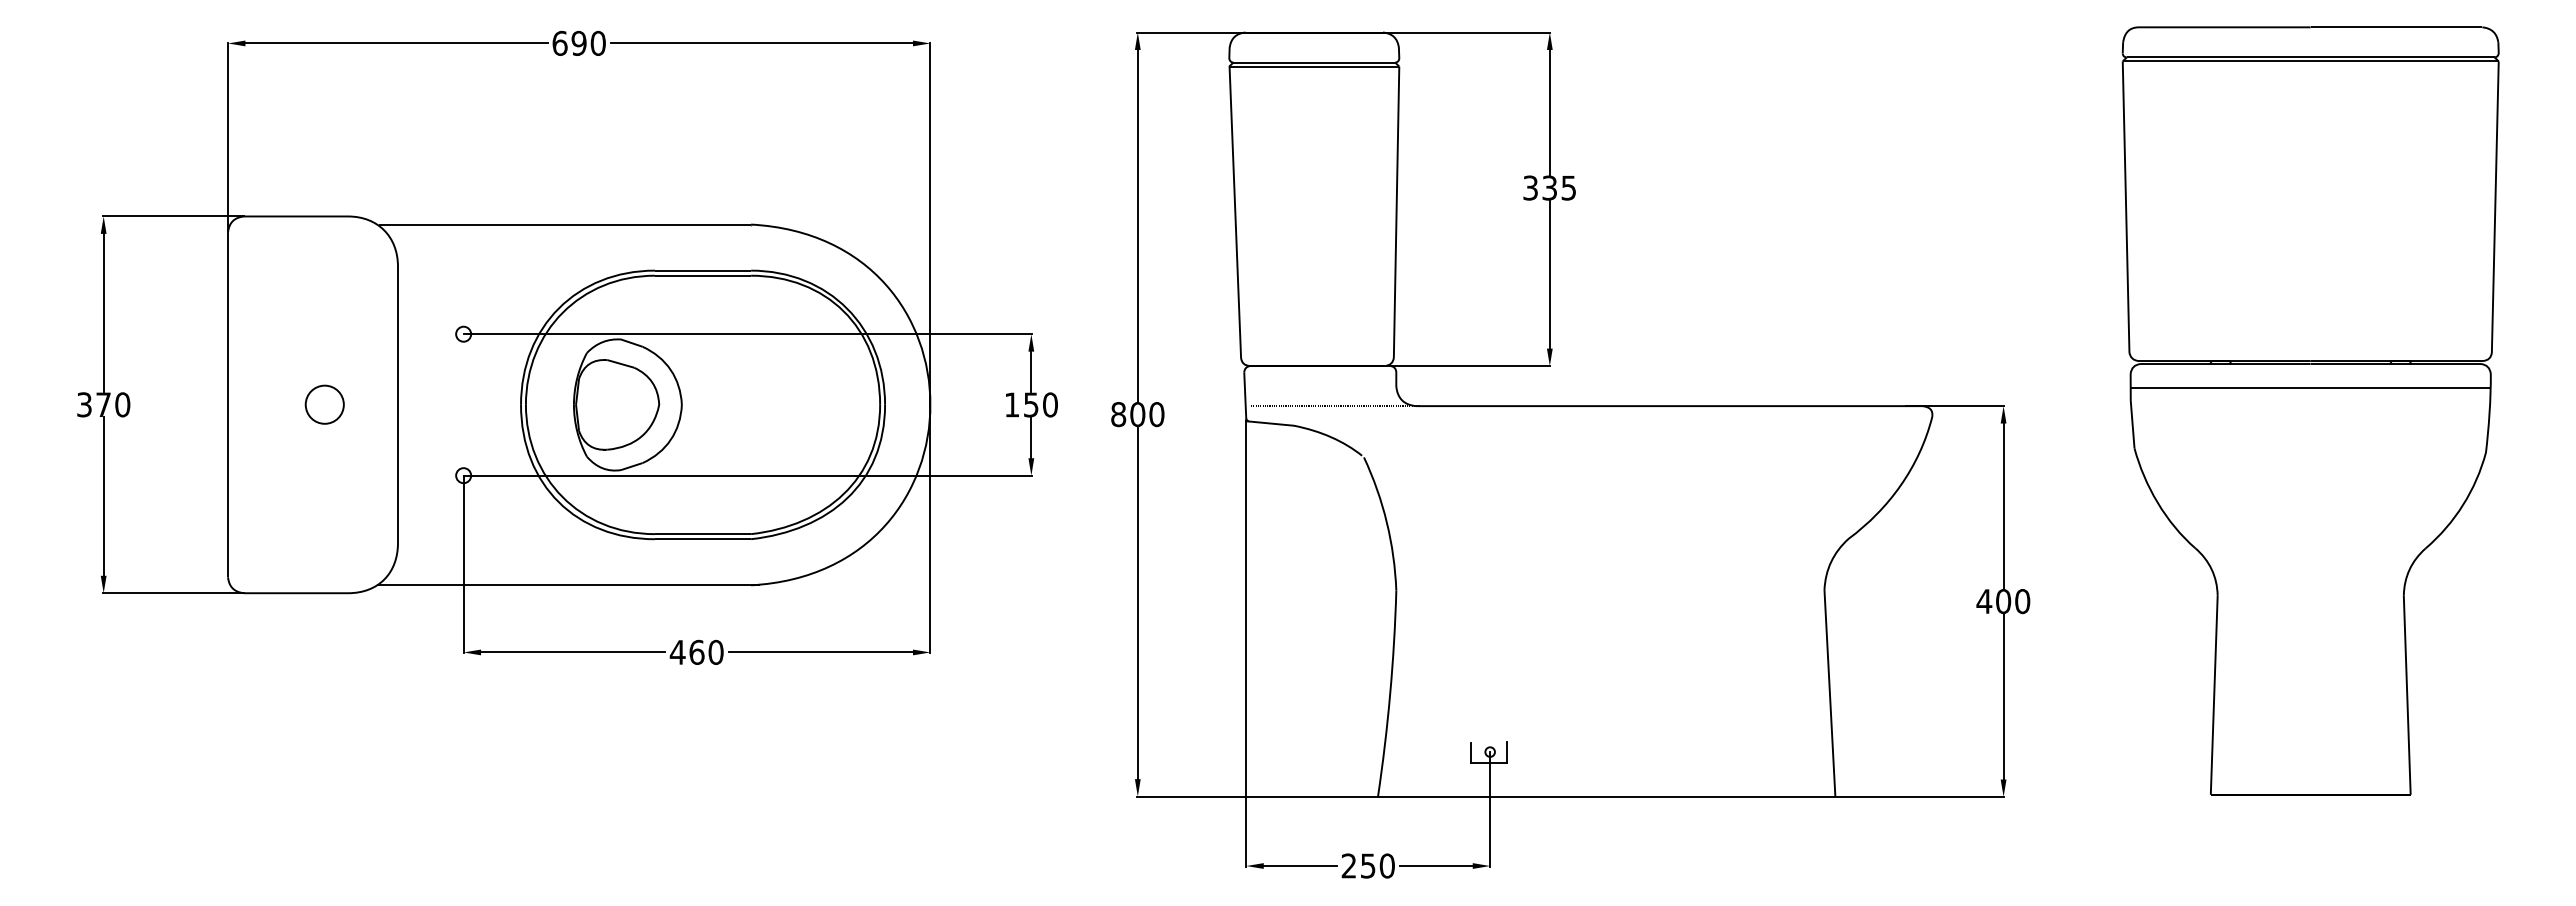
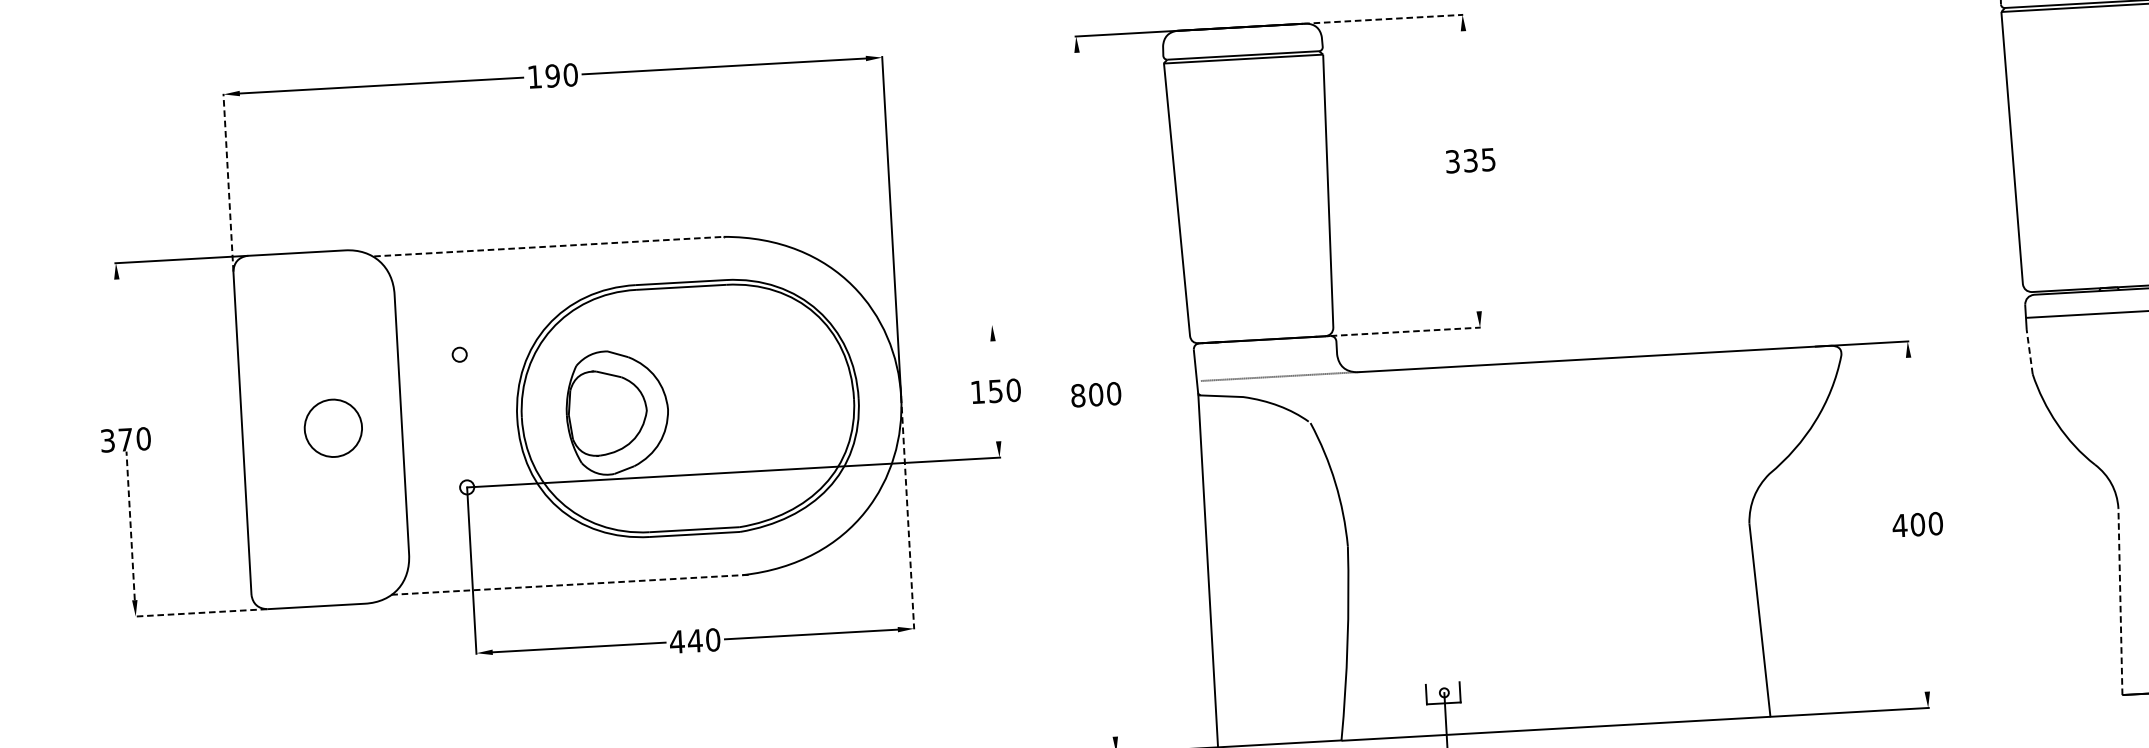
line: (1465, 32) -> (1383, 19), solid -> dashed
text: (559, 42) -> (534, 76), 690 -> 190
line: (1549, 112) -> (1466, 89), removed
line: (228, 137) -> (228, 182), solid -> dashed
line: (565, 224) -> (549, 246), solid -> dashed
line: (1137, 225) -> (1085, 217), removed
line: (1549, 274) -> (1474, 241), removed
line: (103, 312) -> (120, 353), removed
line: (747, 334) -> (725, 340), removed
line: (1470, 366) -> (1405, 332), solid -> dashed
line: (1031, 371) -> (994, 359), removed
part: (324, 404) -> (332, 427), size x1.6
line: (2132, 424) -> (2029, 351), solid -> dashed
line: (1031, 437) -> (997, 421), removed
line: (103, 496) -> (130, 525), solid -> dashed
line: (2003, 506) -> (1912, 435), removed
line: (930, 529) -> (907, 513), solid -> dashed
line: (568, 585) -> (571, 584), solid -> dashed
line: (172, 593) -> (200, 613), solid -> dashed
line: (1137, 603) -> (1105, 571), removed
text: (696, 651) -> (694, 640), 460 -> 440
line: (2214, 695) -> (2120, 601), solid -> dashed
line: (2003, 696) -> (1922, 613), removed

